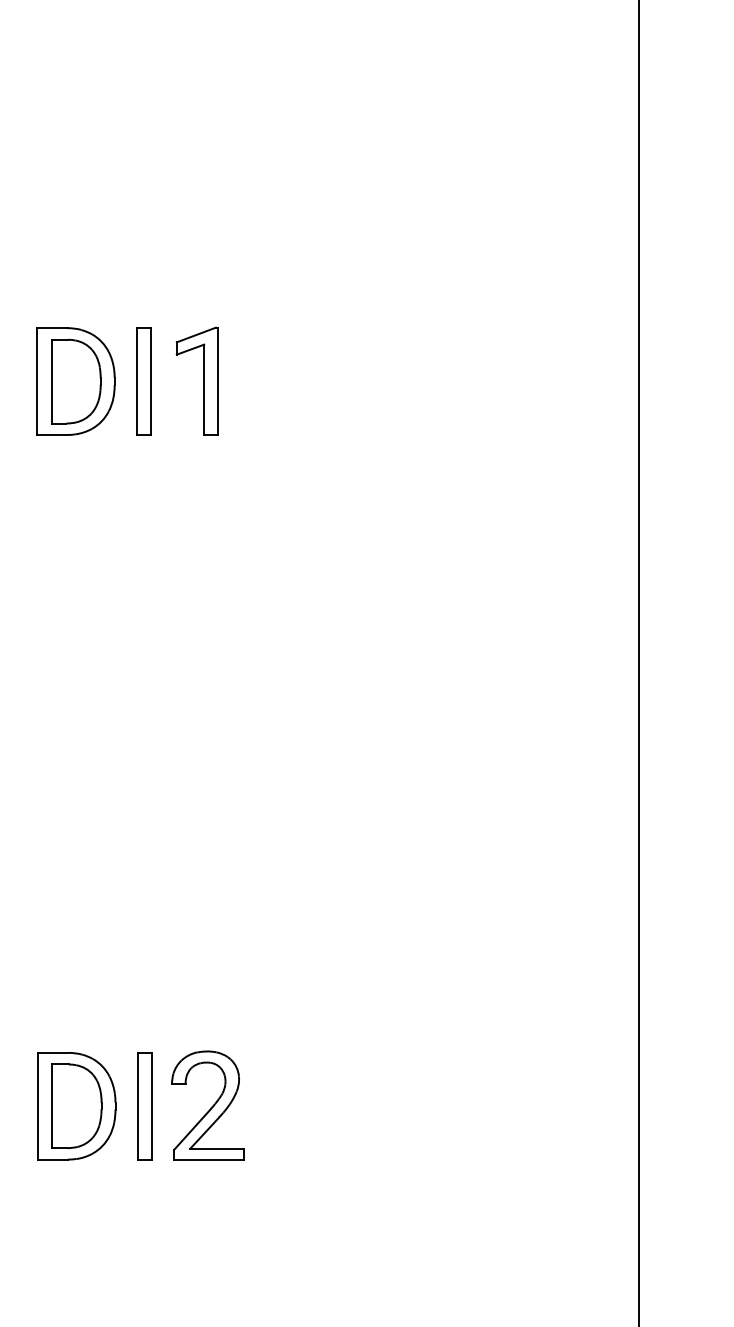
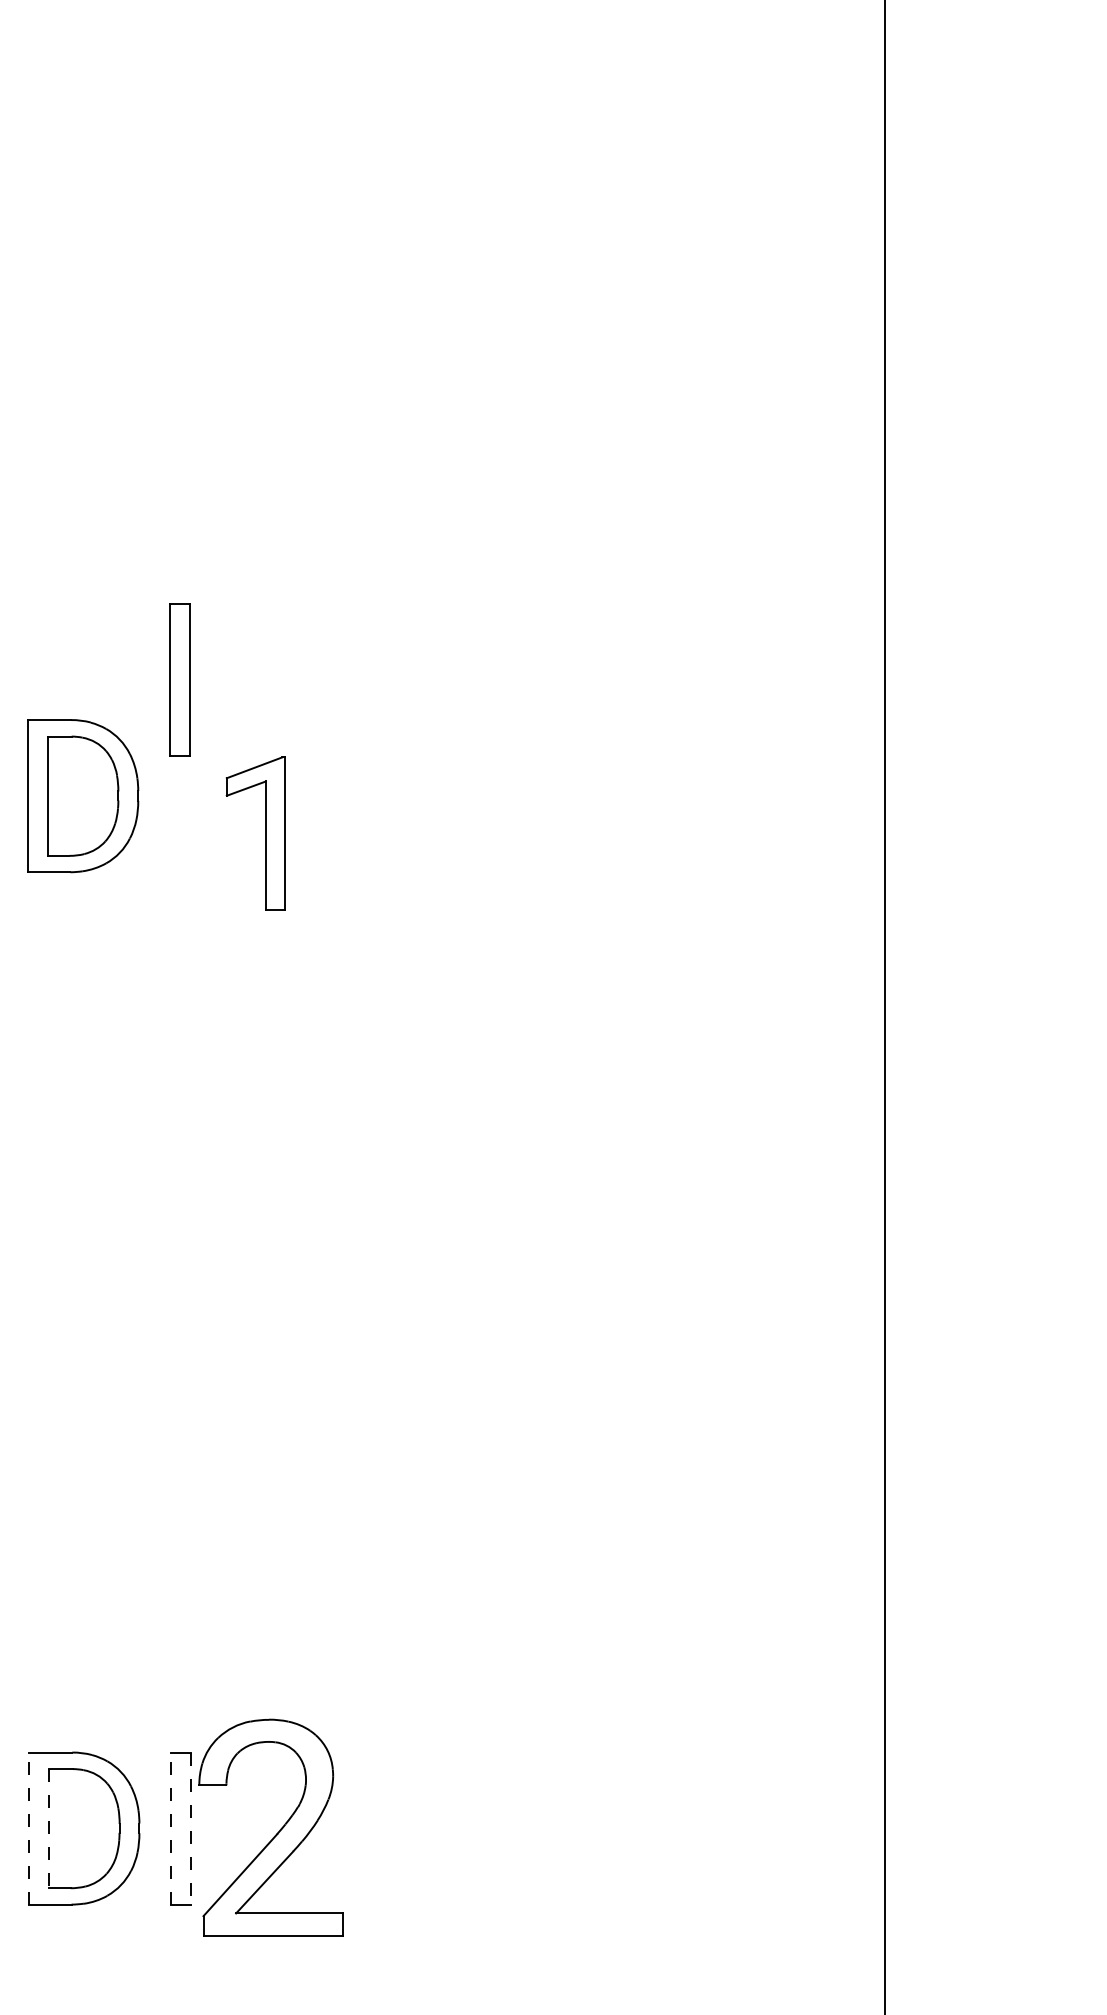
part: (143, 381) -> (179, 679), moved
part: (203, 381) -> (265, 833), moved
part: (208, 1105) -> (271, 1827), size x1.4
line: (38, 1106) -> (29, 1828), solid -> dashed
line: (52, 1106) -> (49, 1828), solid -> dashed
line: (138, 1106) -> (171, 1828), solid -> dashed
line: (152, 1106) -> (191, 1829), solid -> dashed

